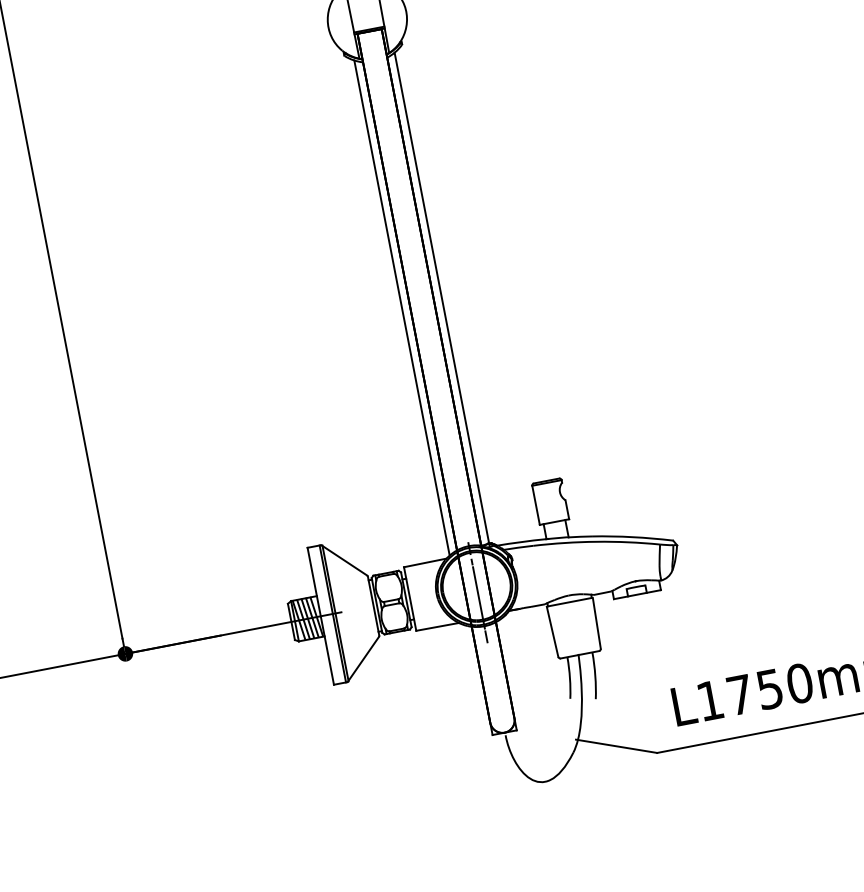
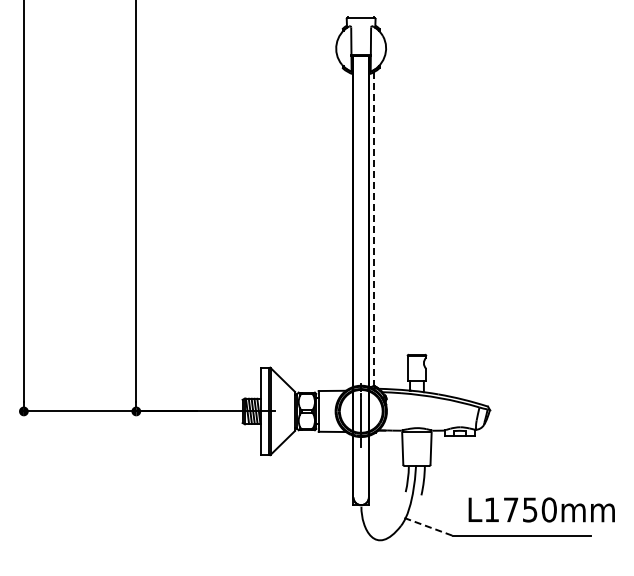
line: (442, 299) -> (374, 230), solid -> dashed
line: (402, 307) -> (348, 230), removed
line: (616, 745) -> (428, 526), solid -> dashed

